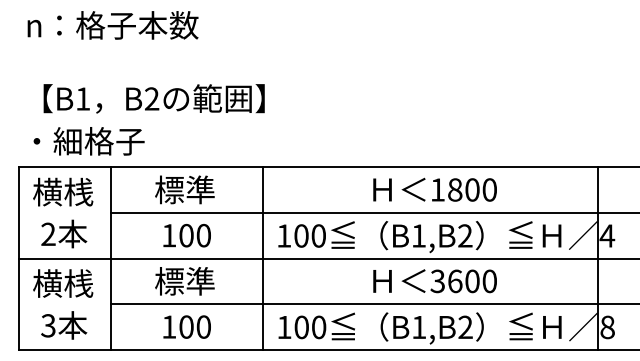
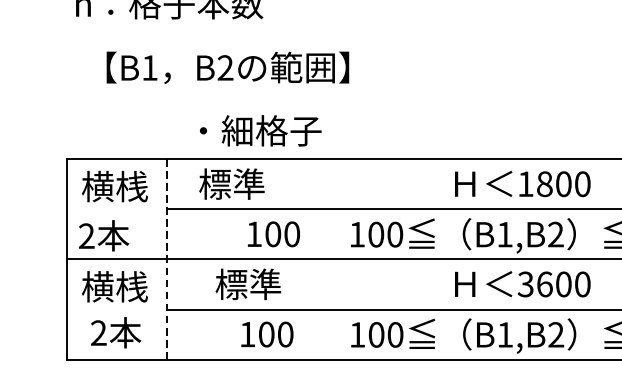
text: (153, 98) -> (227, 67), moved
text: (88, 141) -> (260, 131), moved
text: (184, 189) -> (231, 183), moved
text: (64, 233) -> (104, 235), moved
text: (186, 235) -> (273, 234), moved
line: (110, 258) -> (166, 259), solid -> dashed
line: (262, 258) -> (333, 259), removed
text: (48, 325) -> (98, 332), 3 -> 2
text: (186, 326) -> (266, 333), moved

